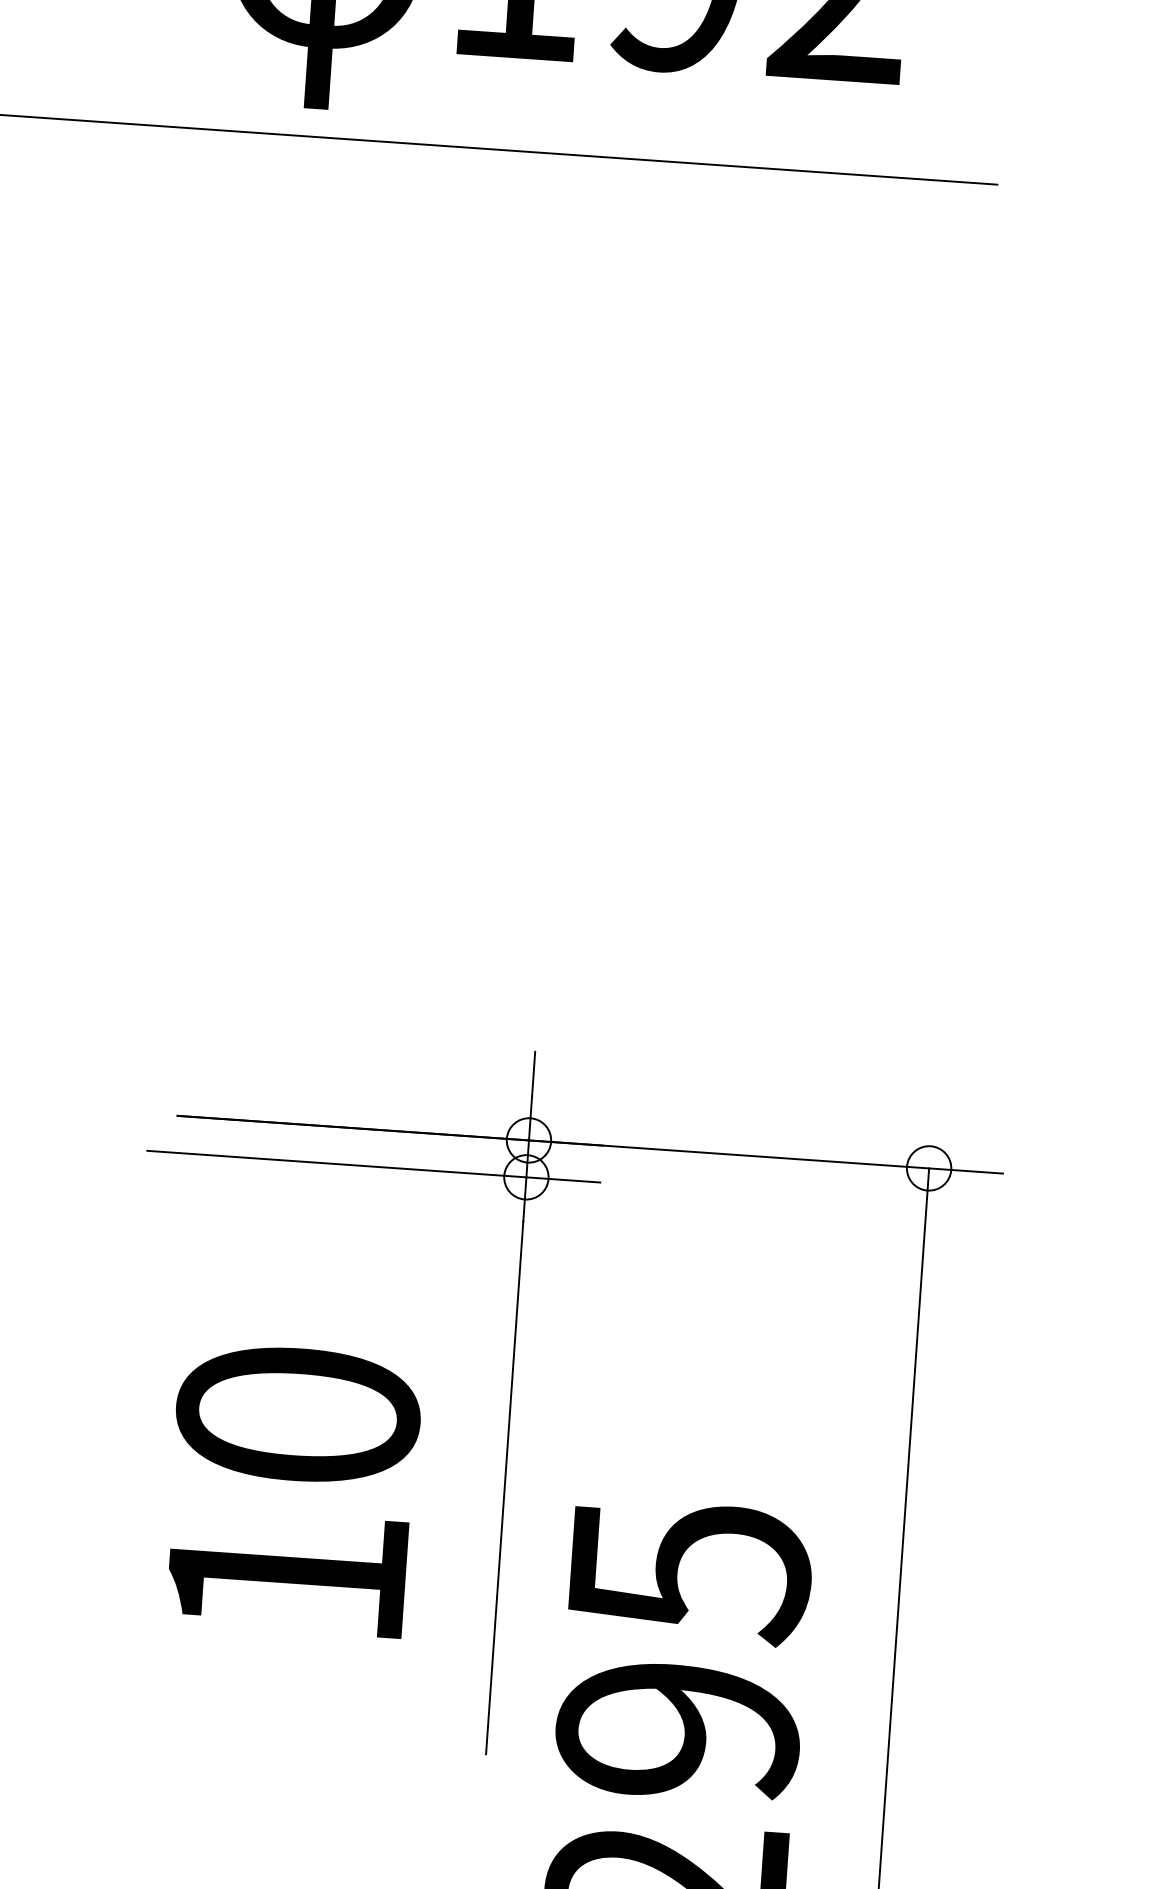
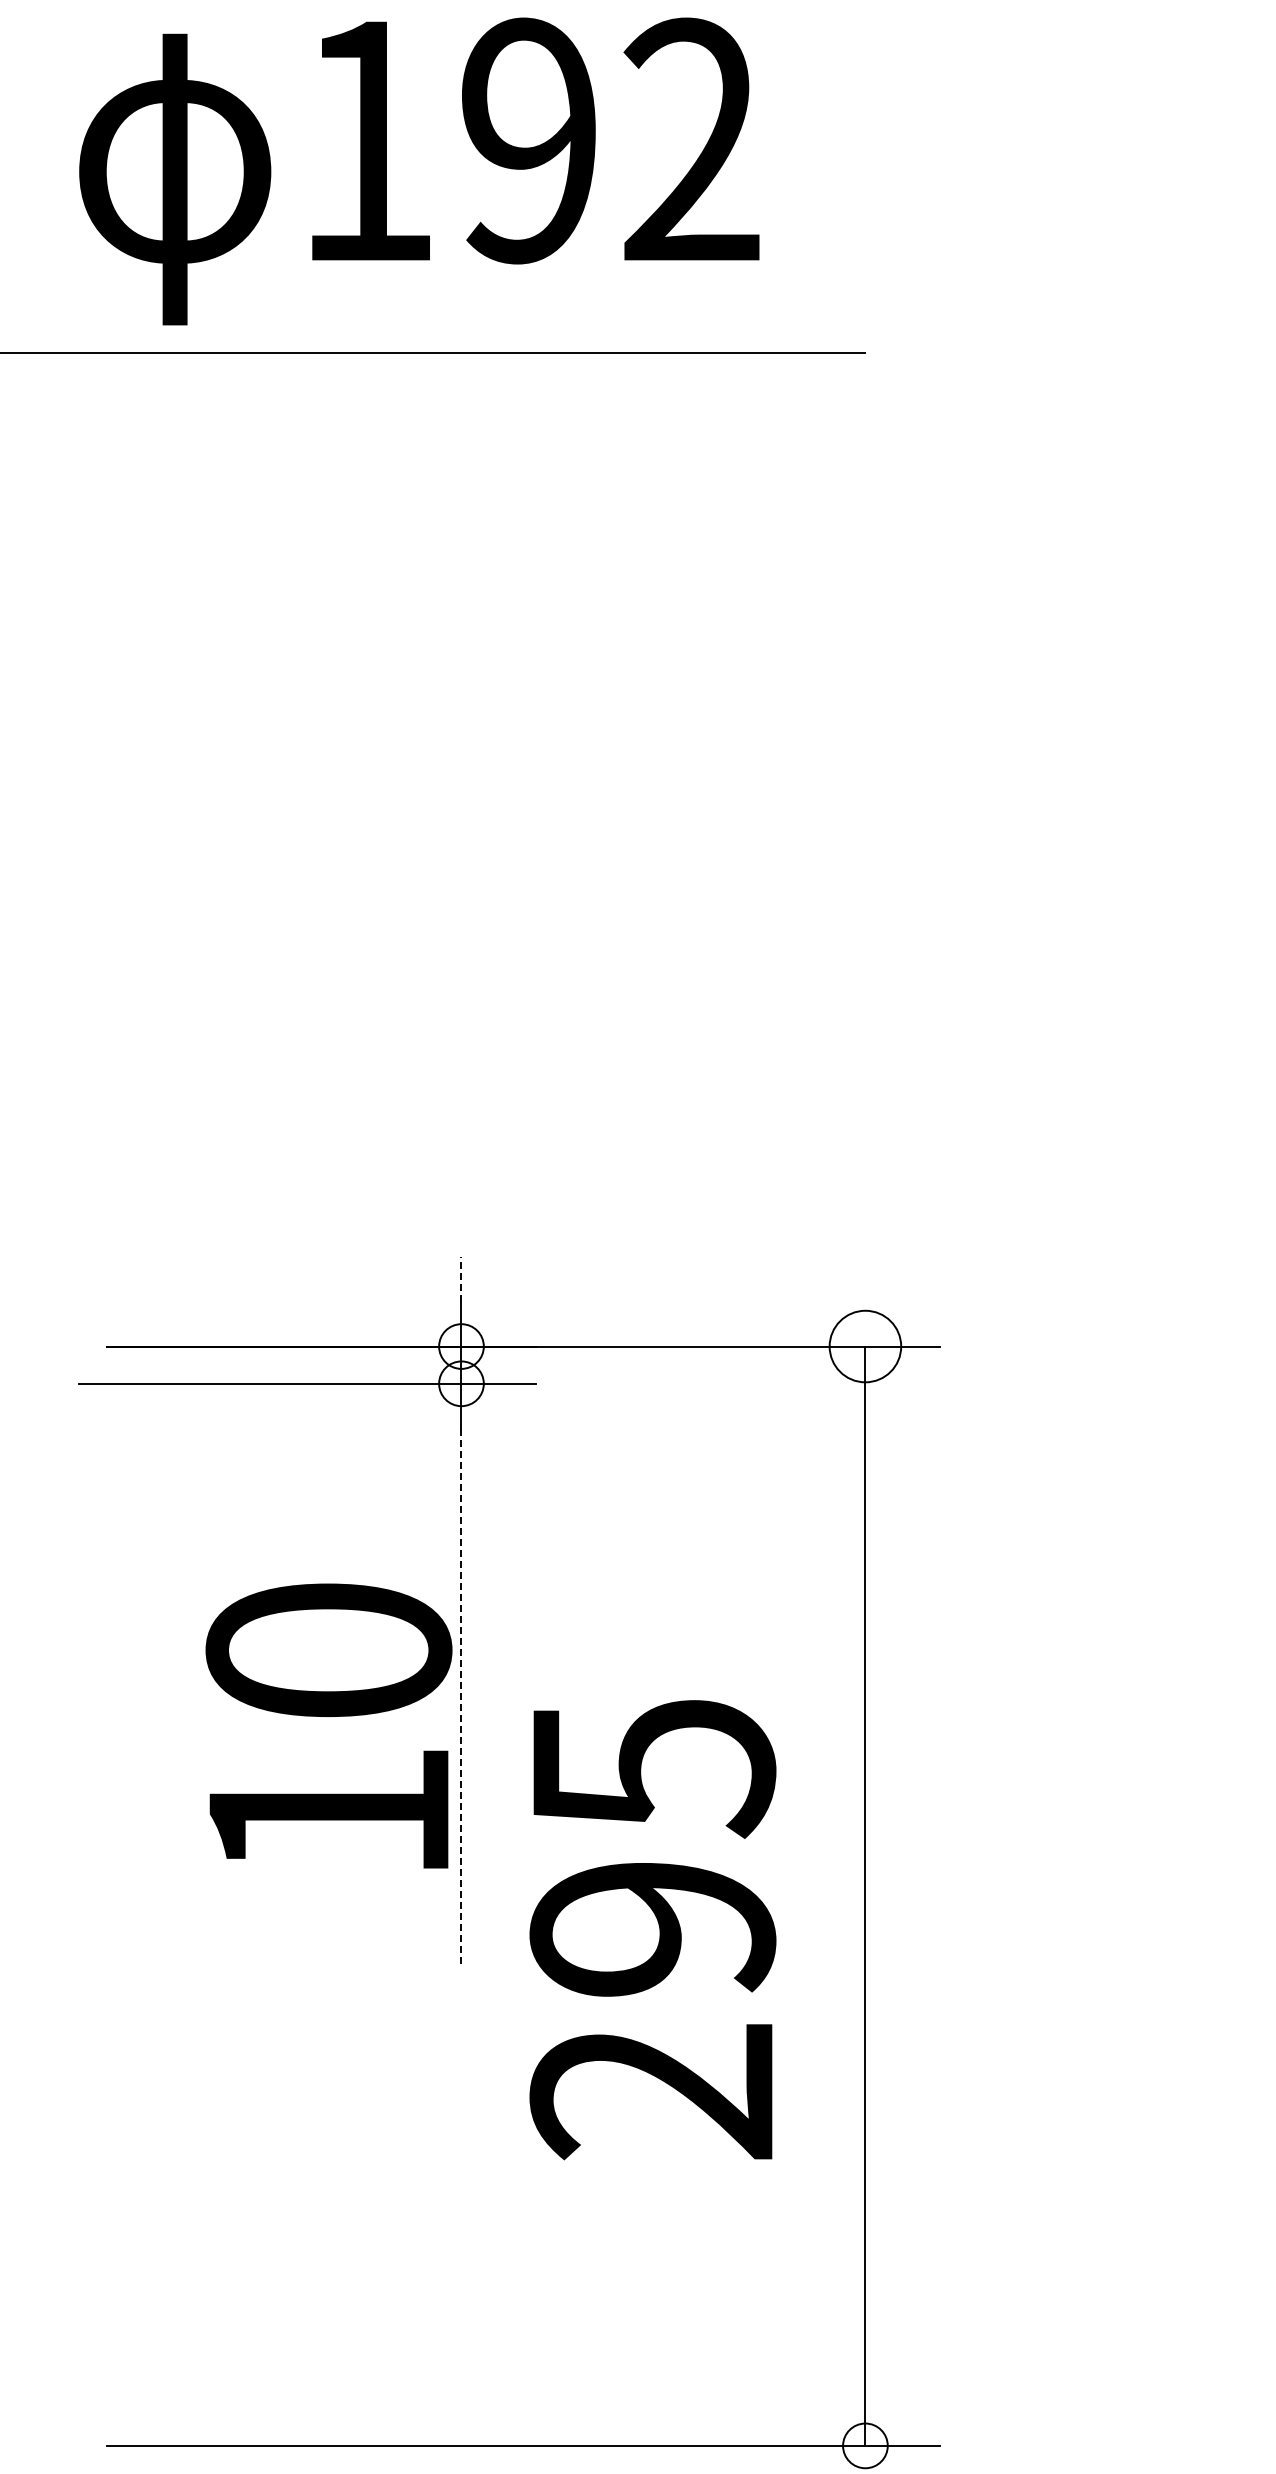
line: (533, 1073) -> (461, 1278), solid -> dashed
circle: (929, 1168) -> (865, 1346), size x1.6
line: (504, 1488) -> (461, 1697), solid -> dashed
text: (292, 1489) -> (328, 1725), moved

